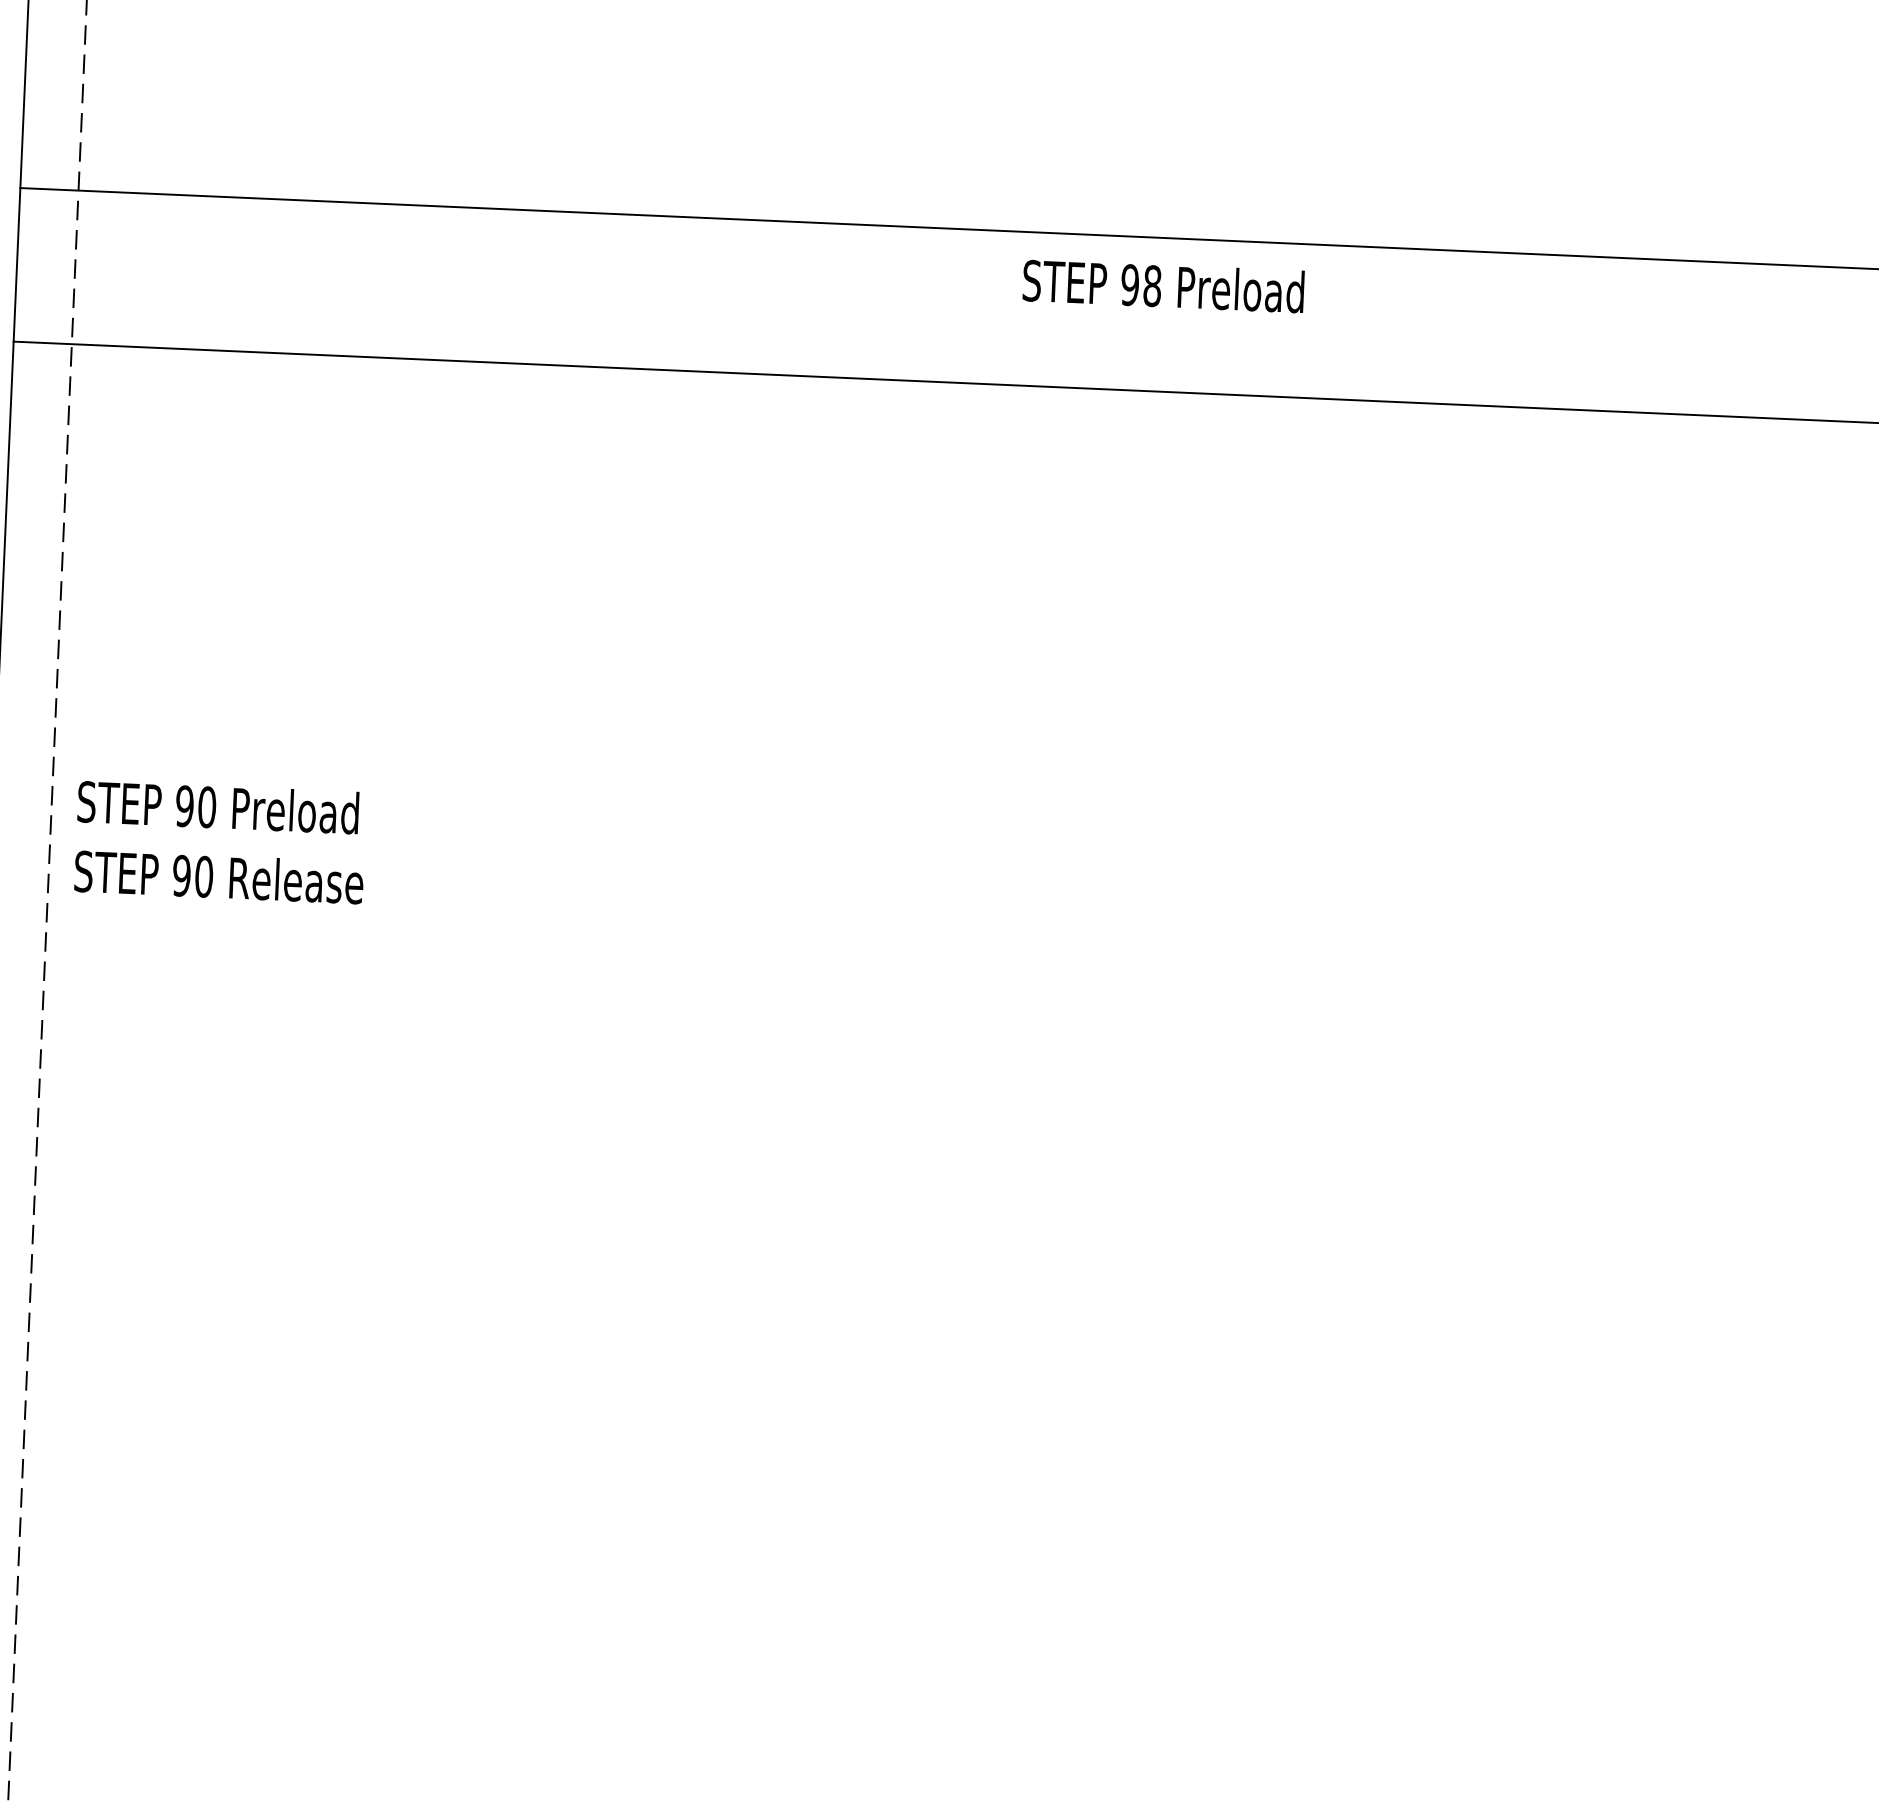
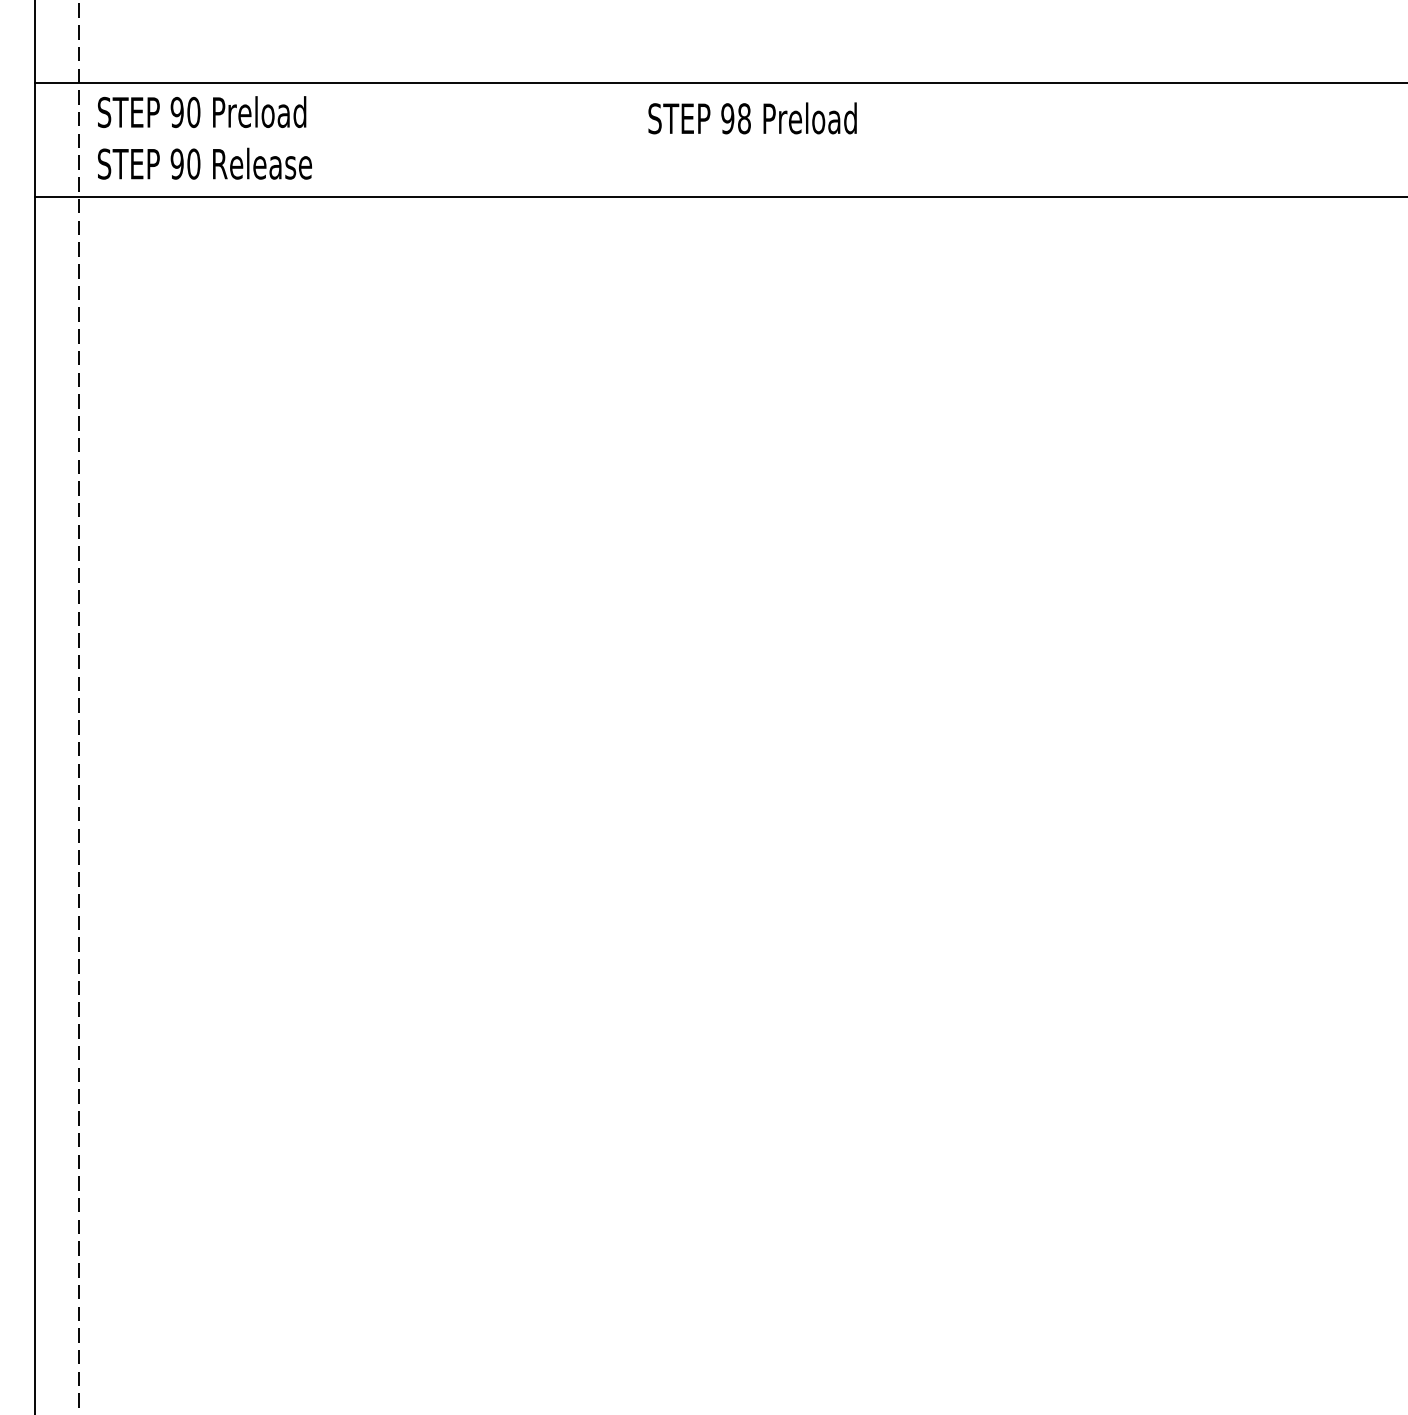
text: (1163, 286) -> (752, 118), moved
text: (220, 841) -> (204, 137), moved

